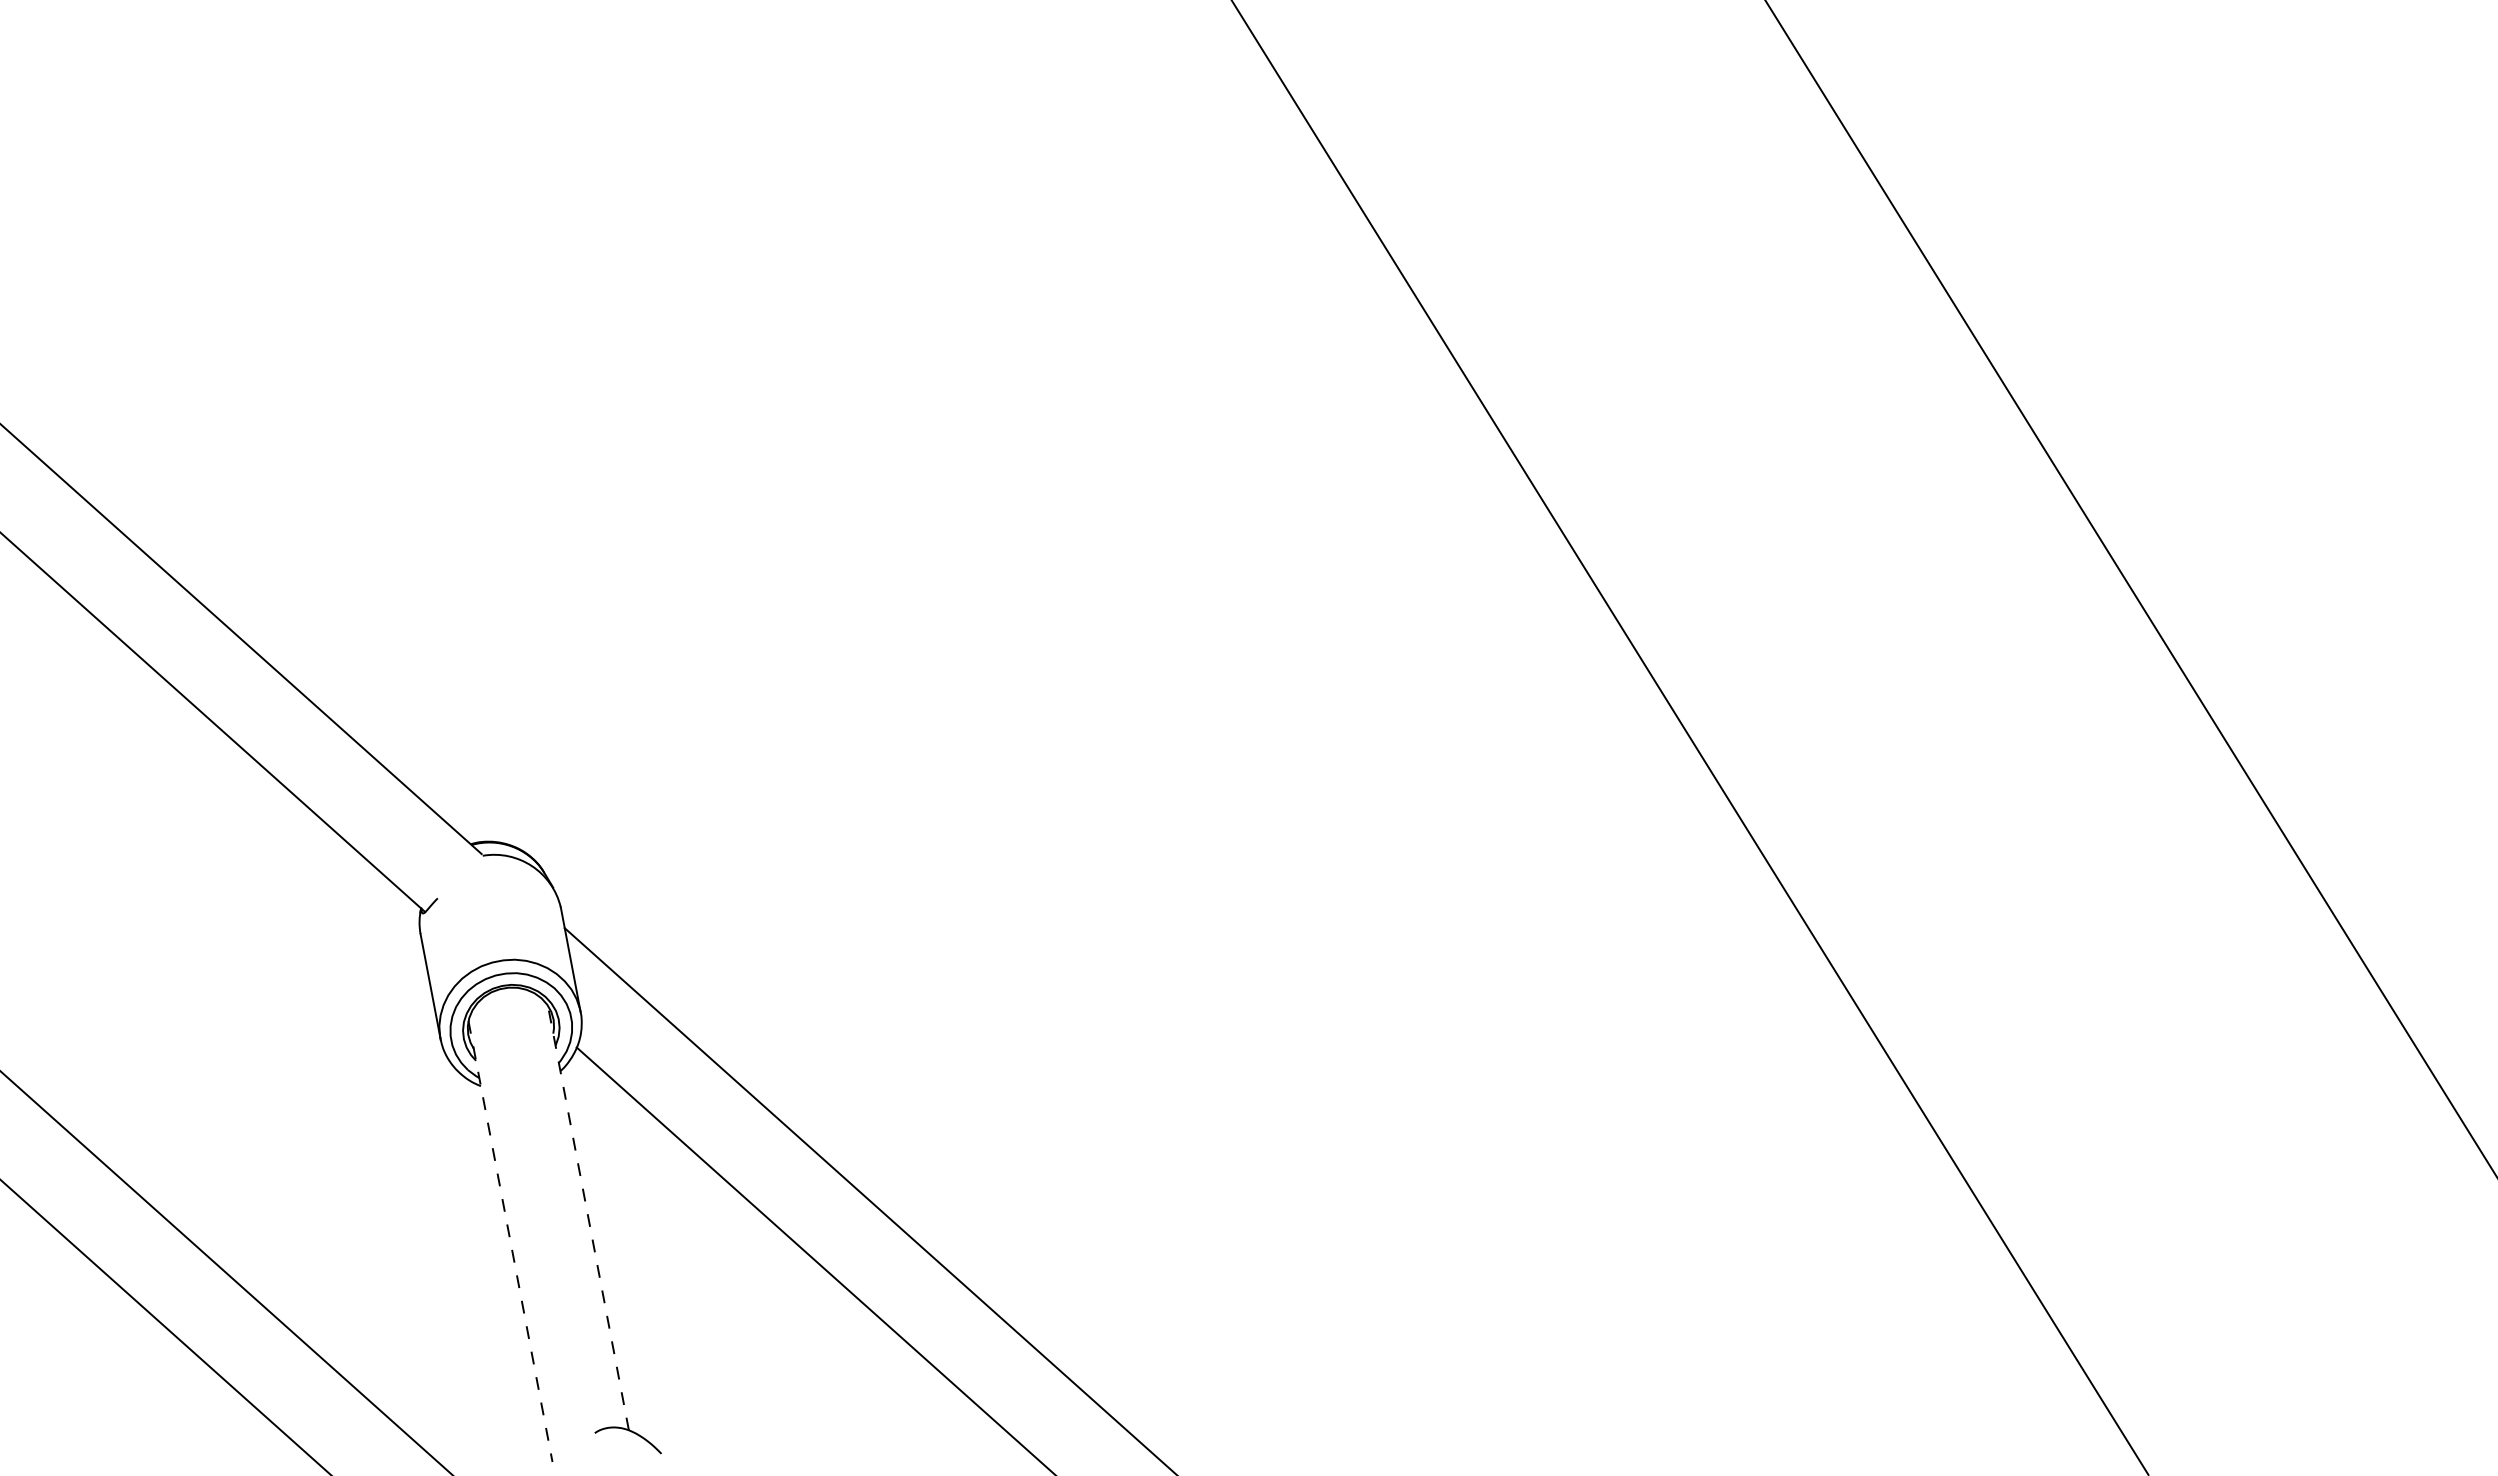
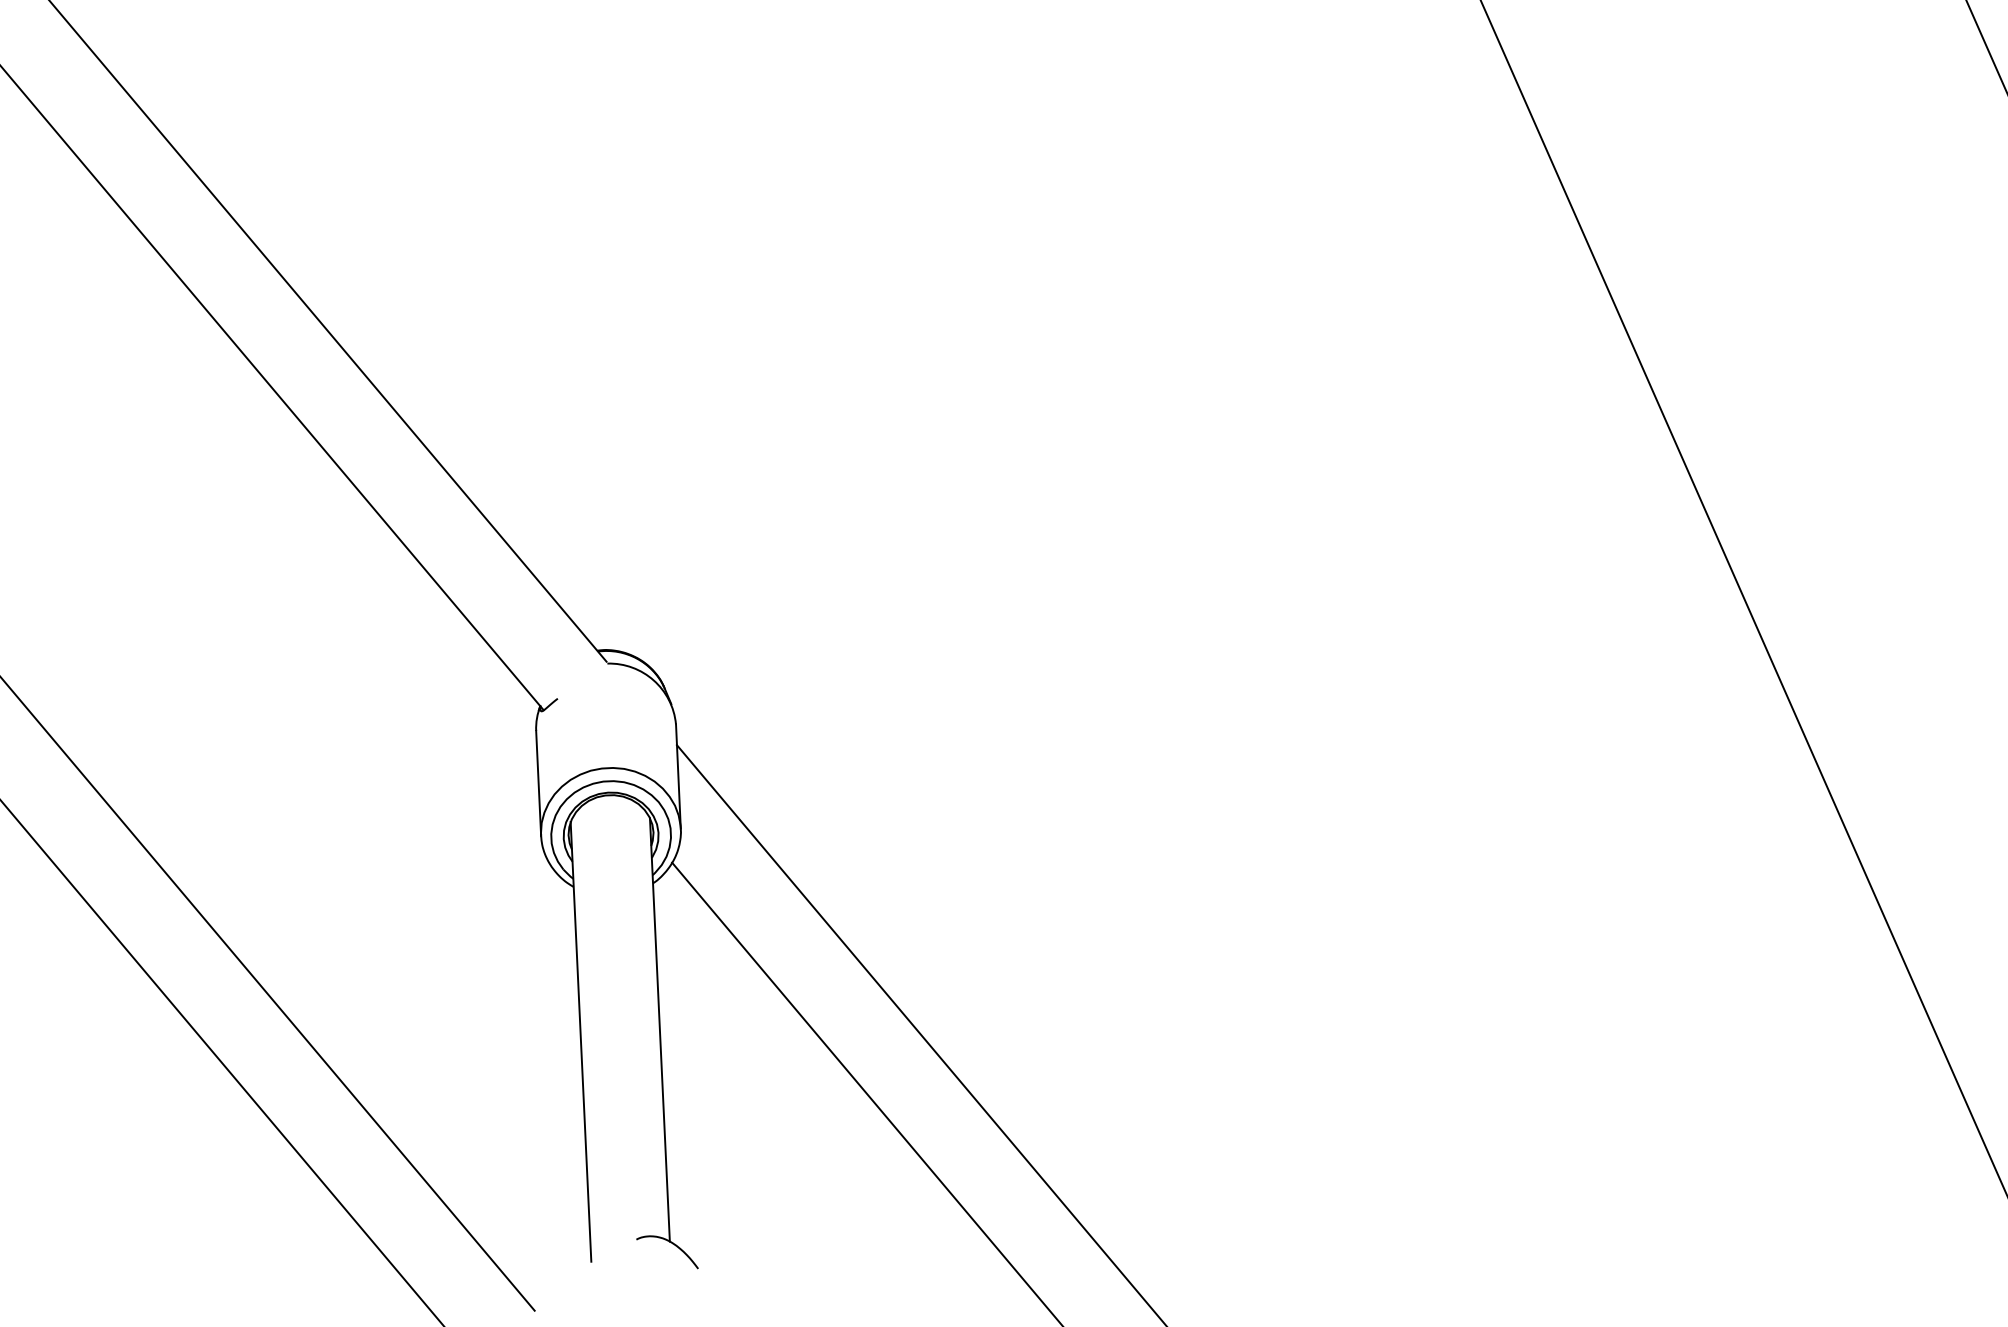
line: (588, 1217) -> (660, 1029), dashed -> solid
line: (510, 1241) -> (581, 1041), dashed -> solid

